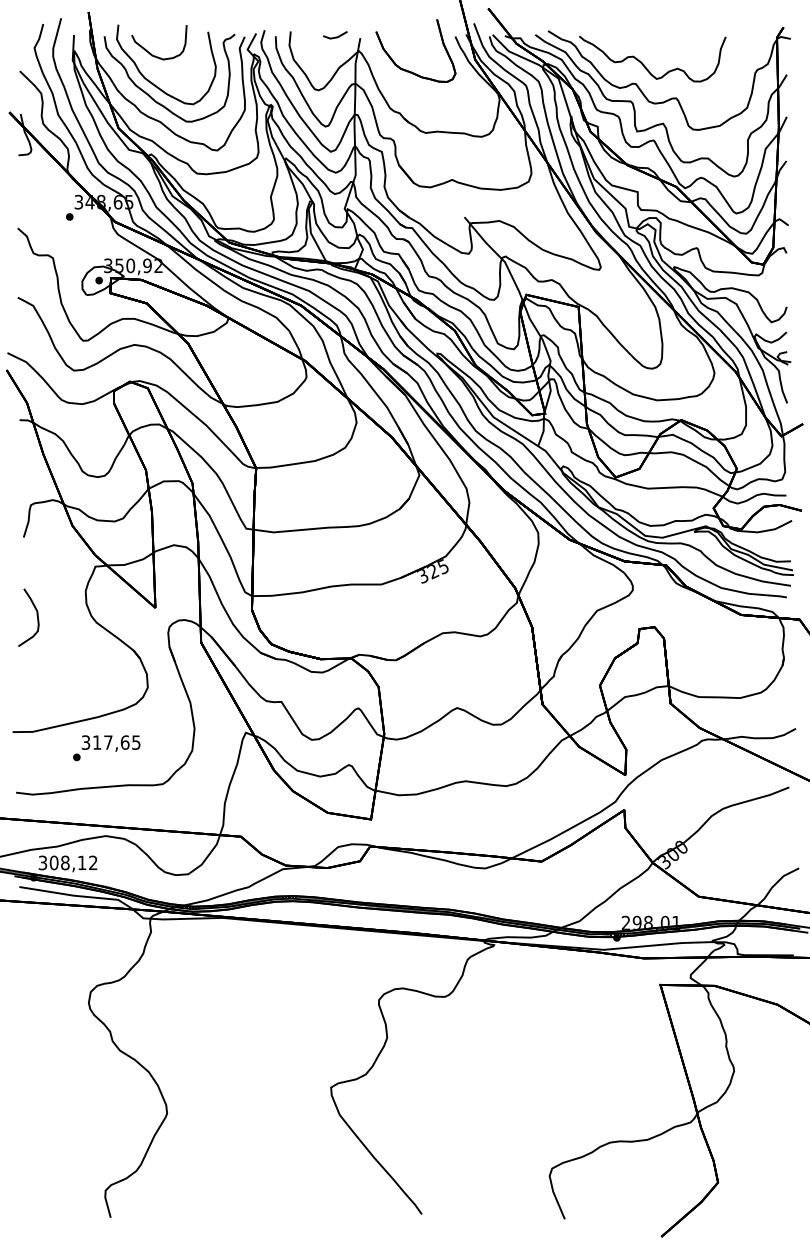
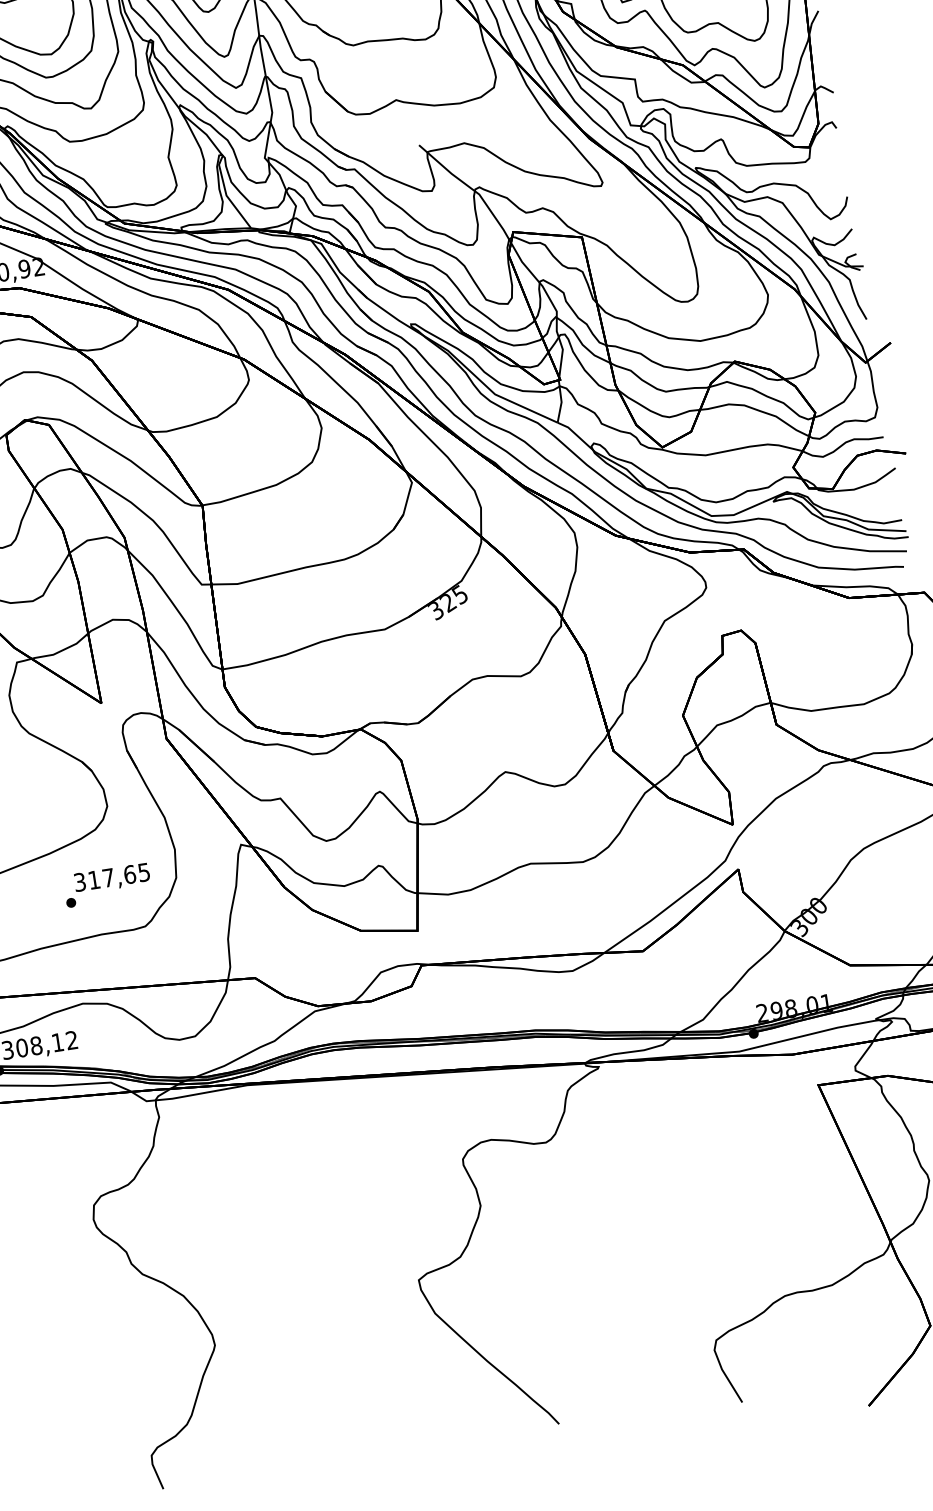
text: (106, 748) -> (107, 885), moved

